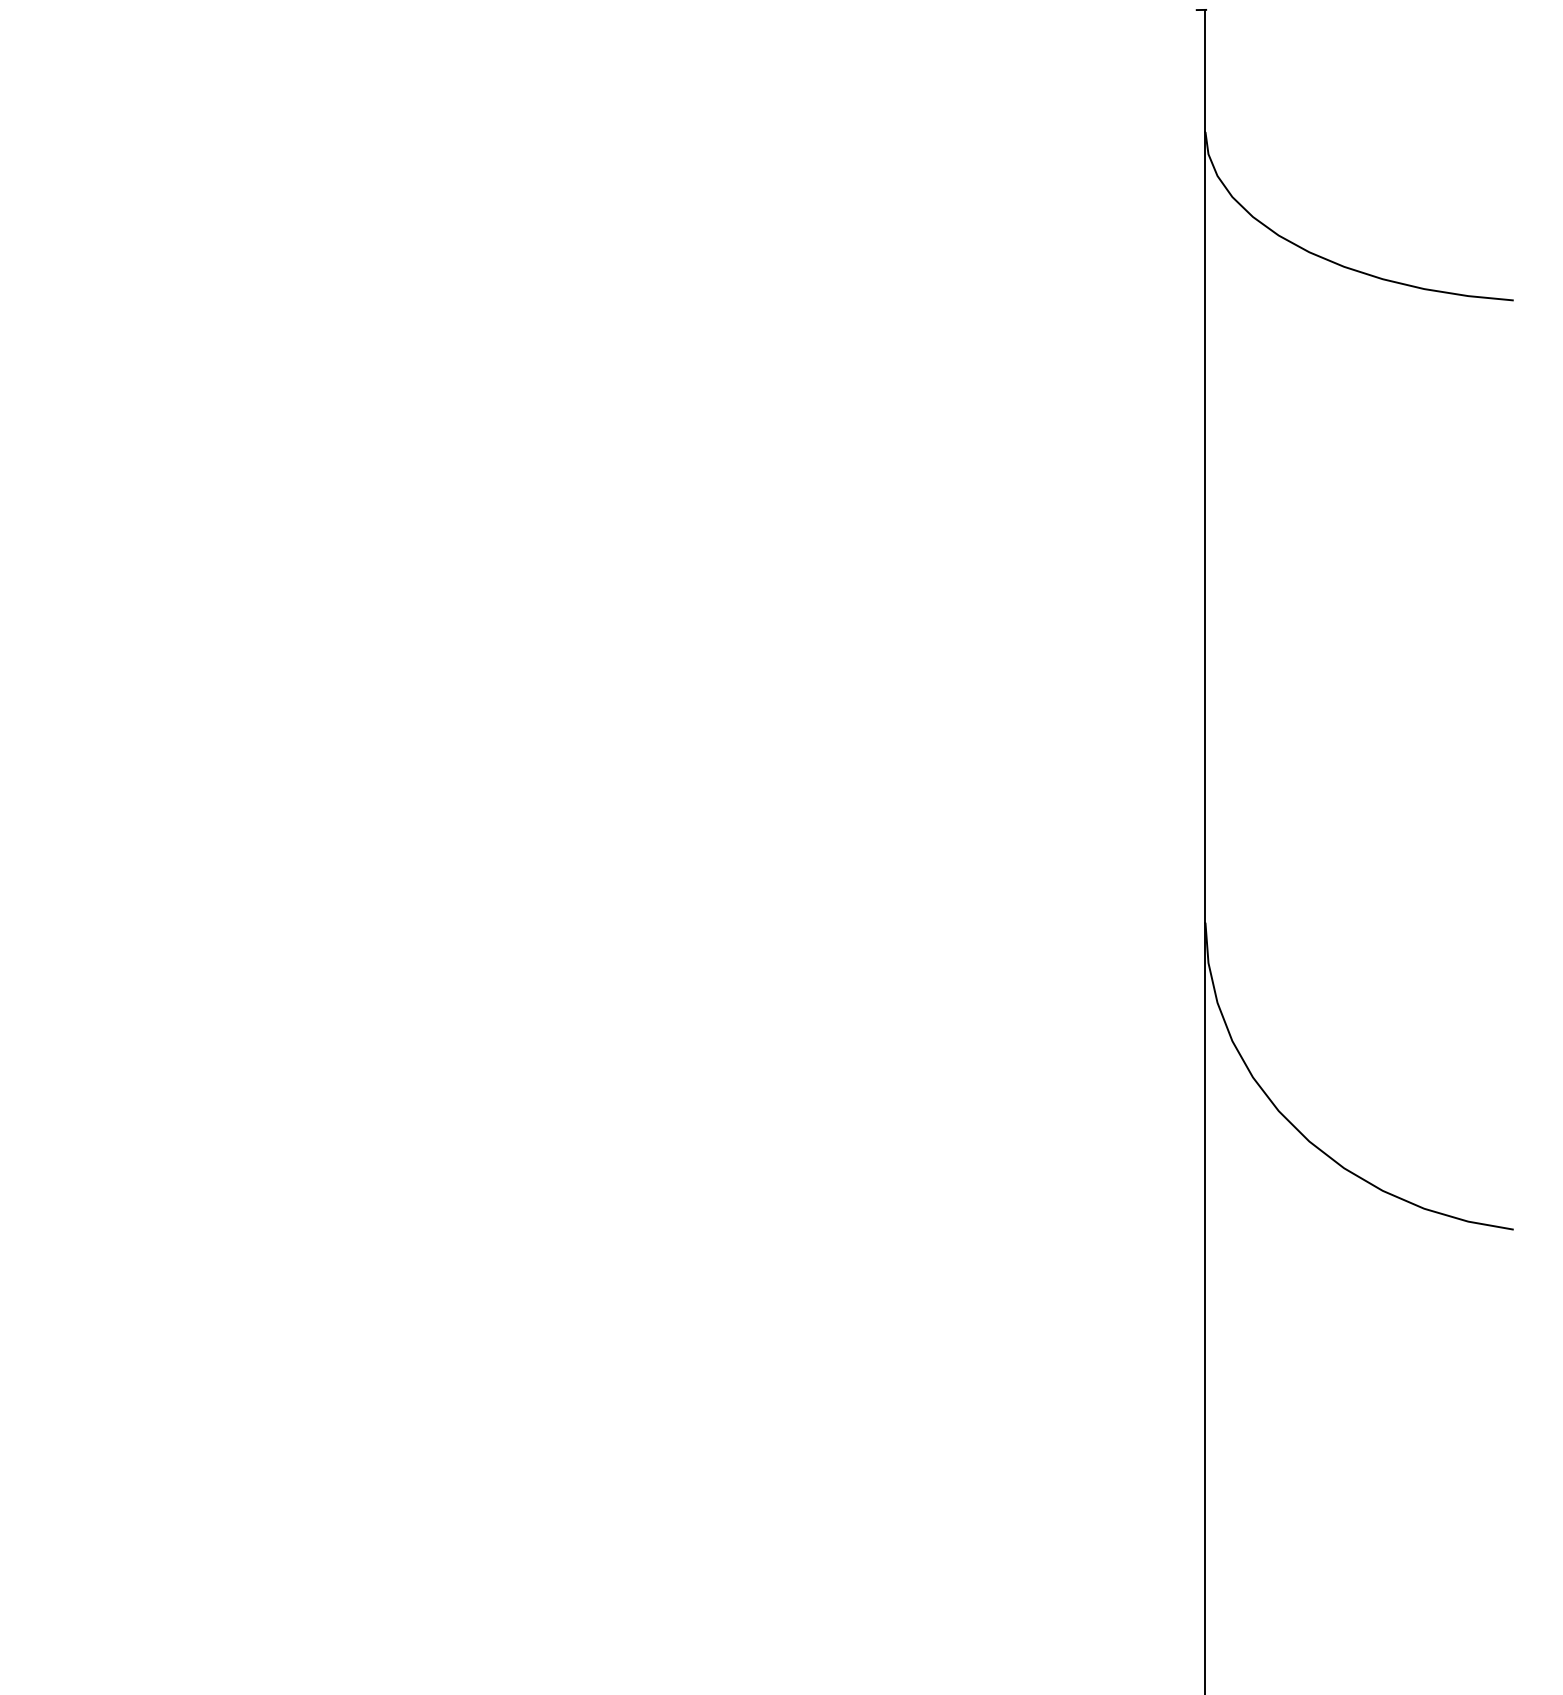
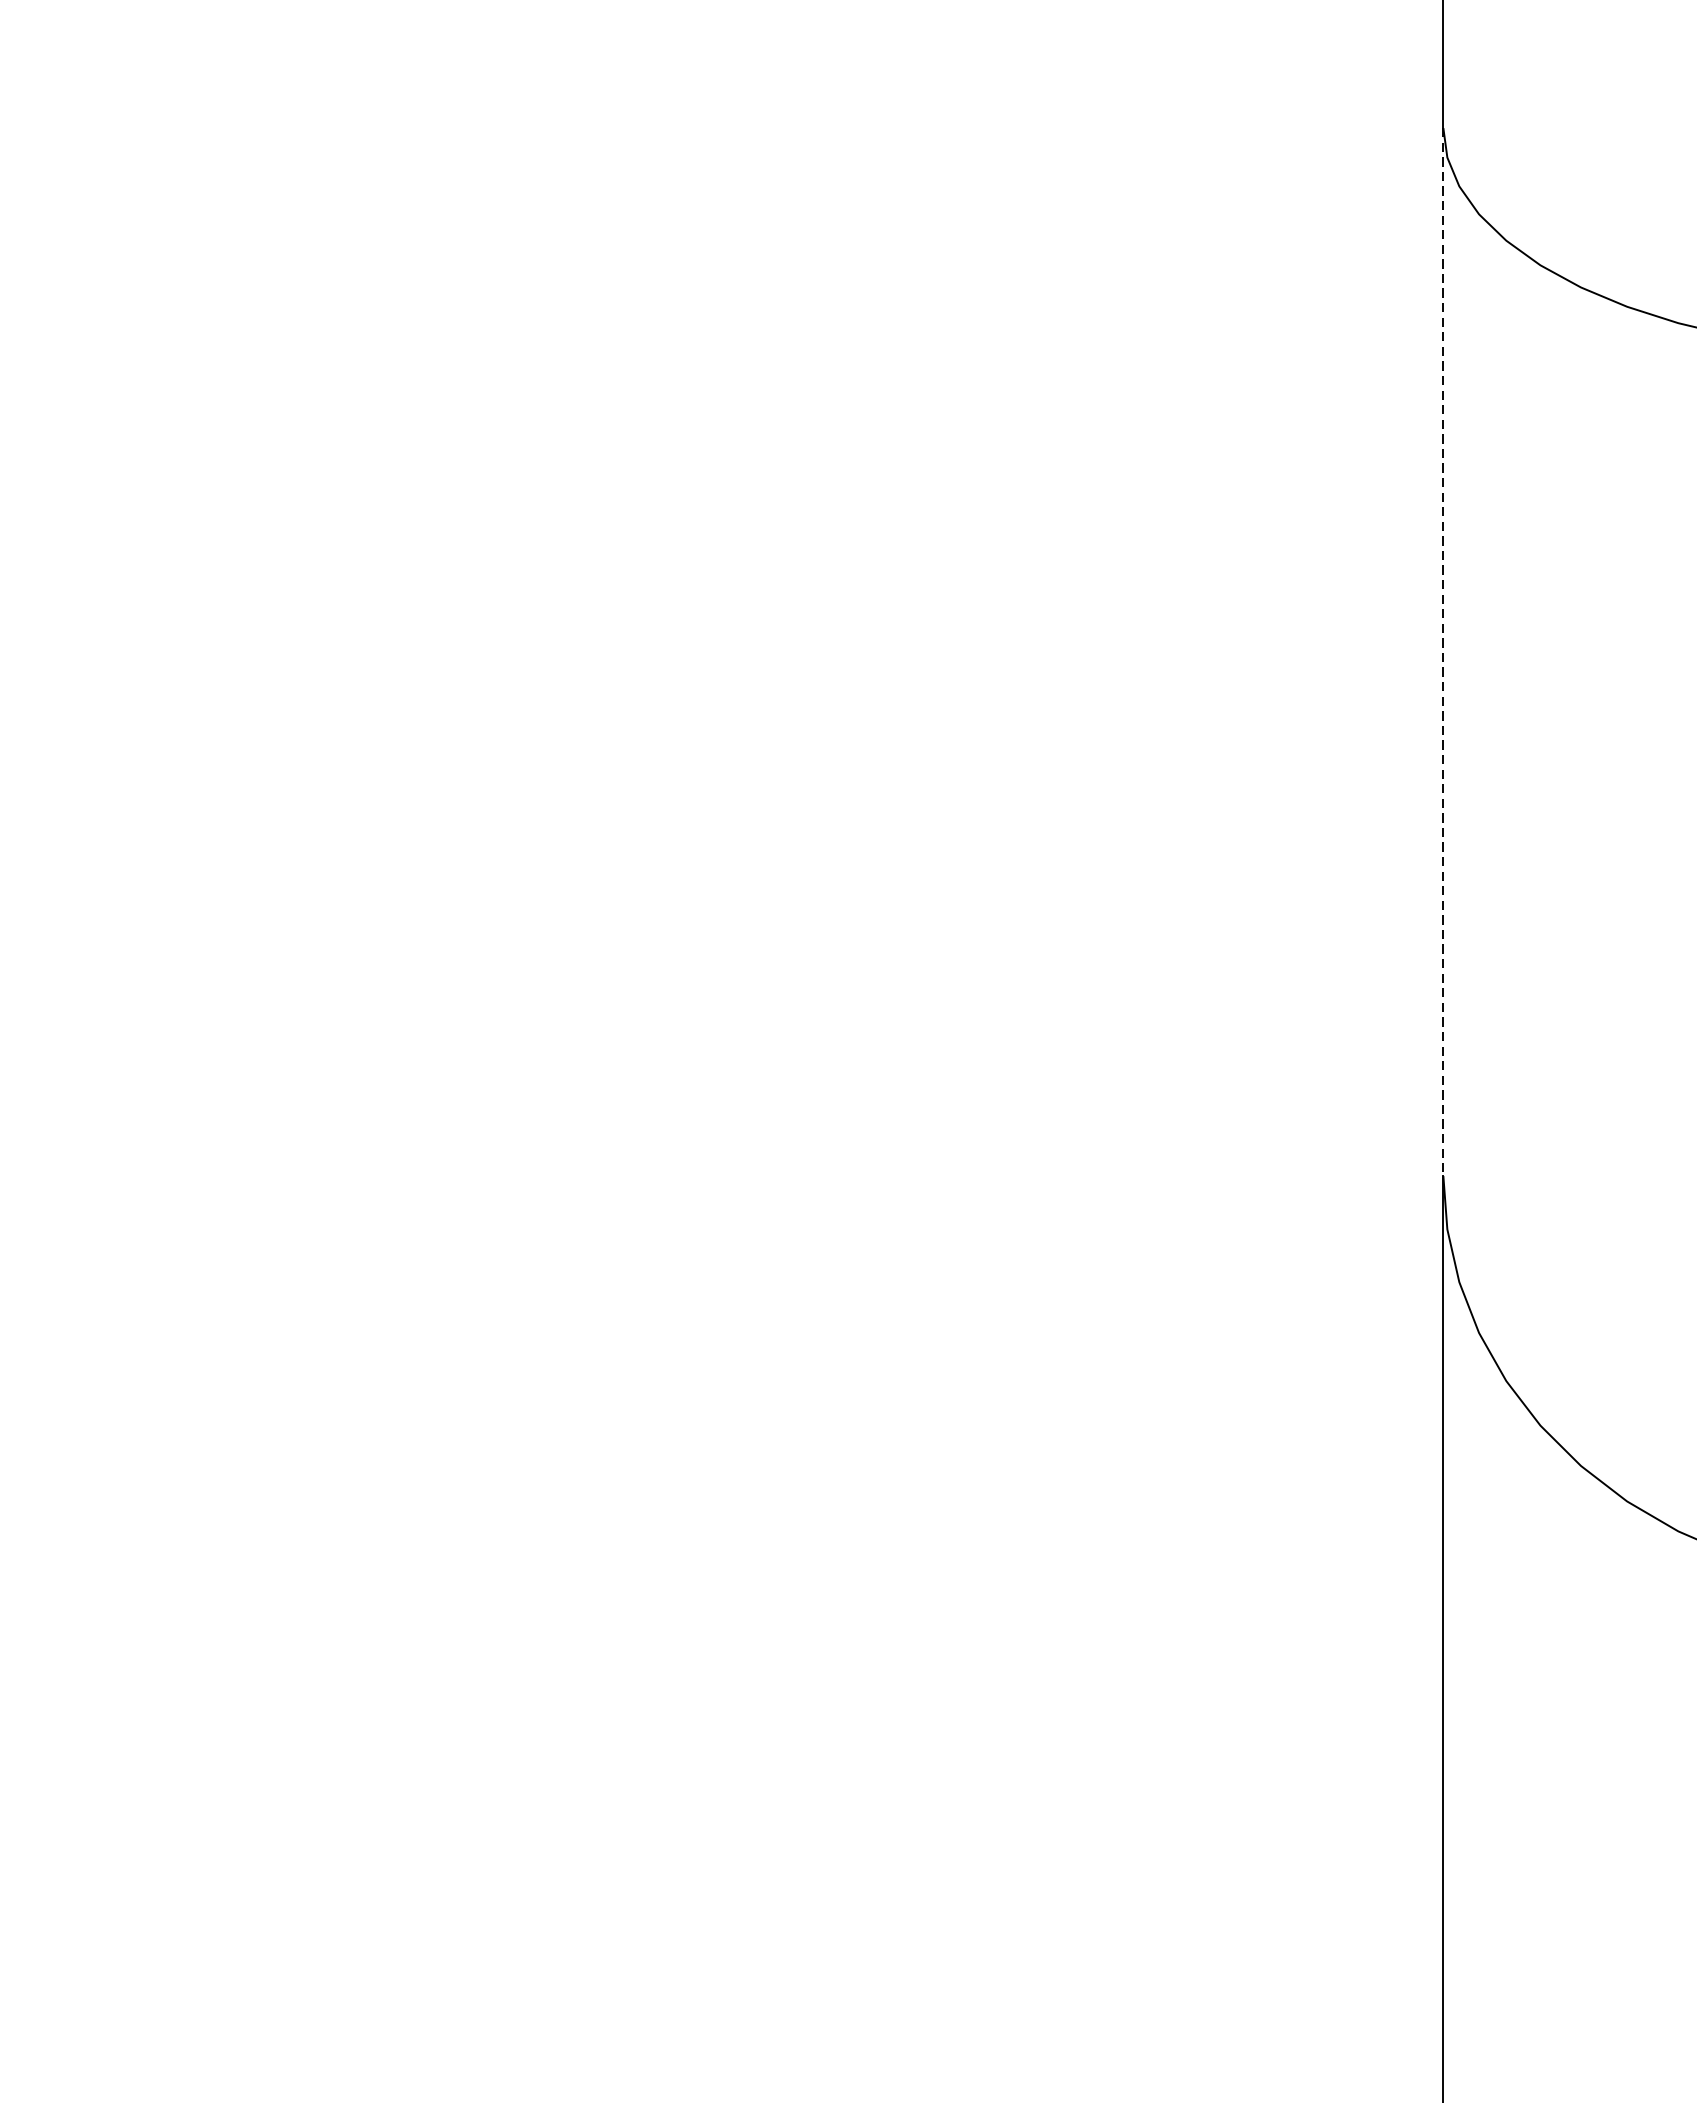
line: (1205, 527) -> (1443, 652), solid -> dashed

